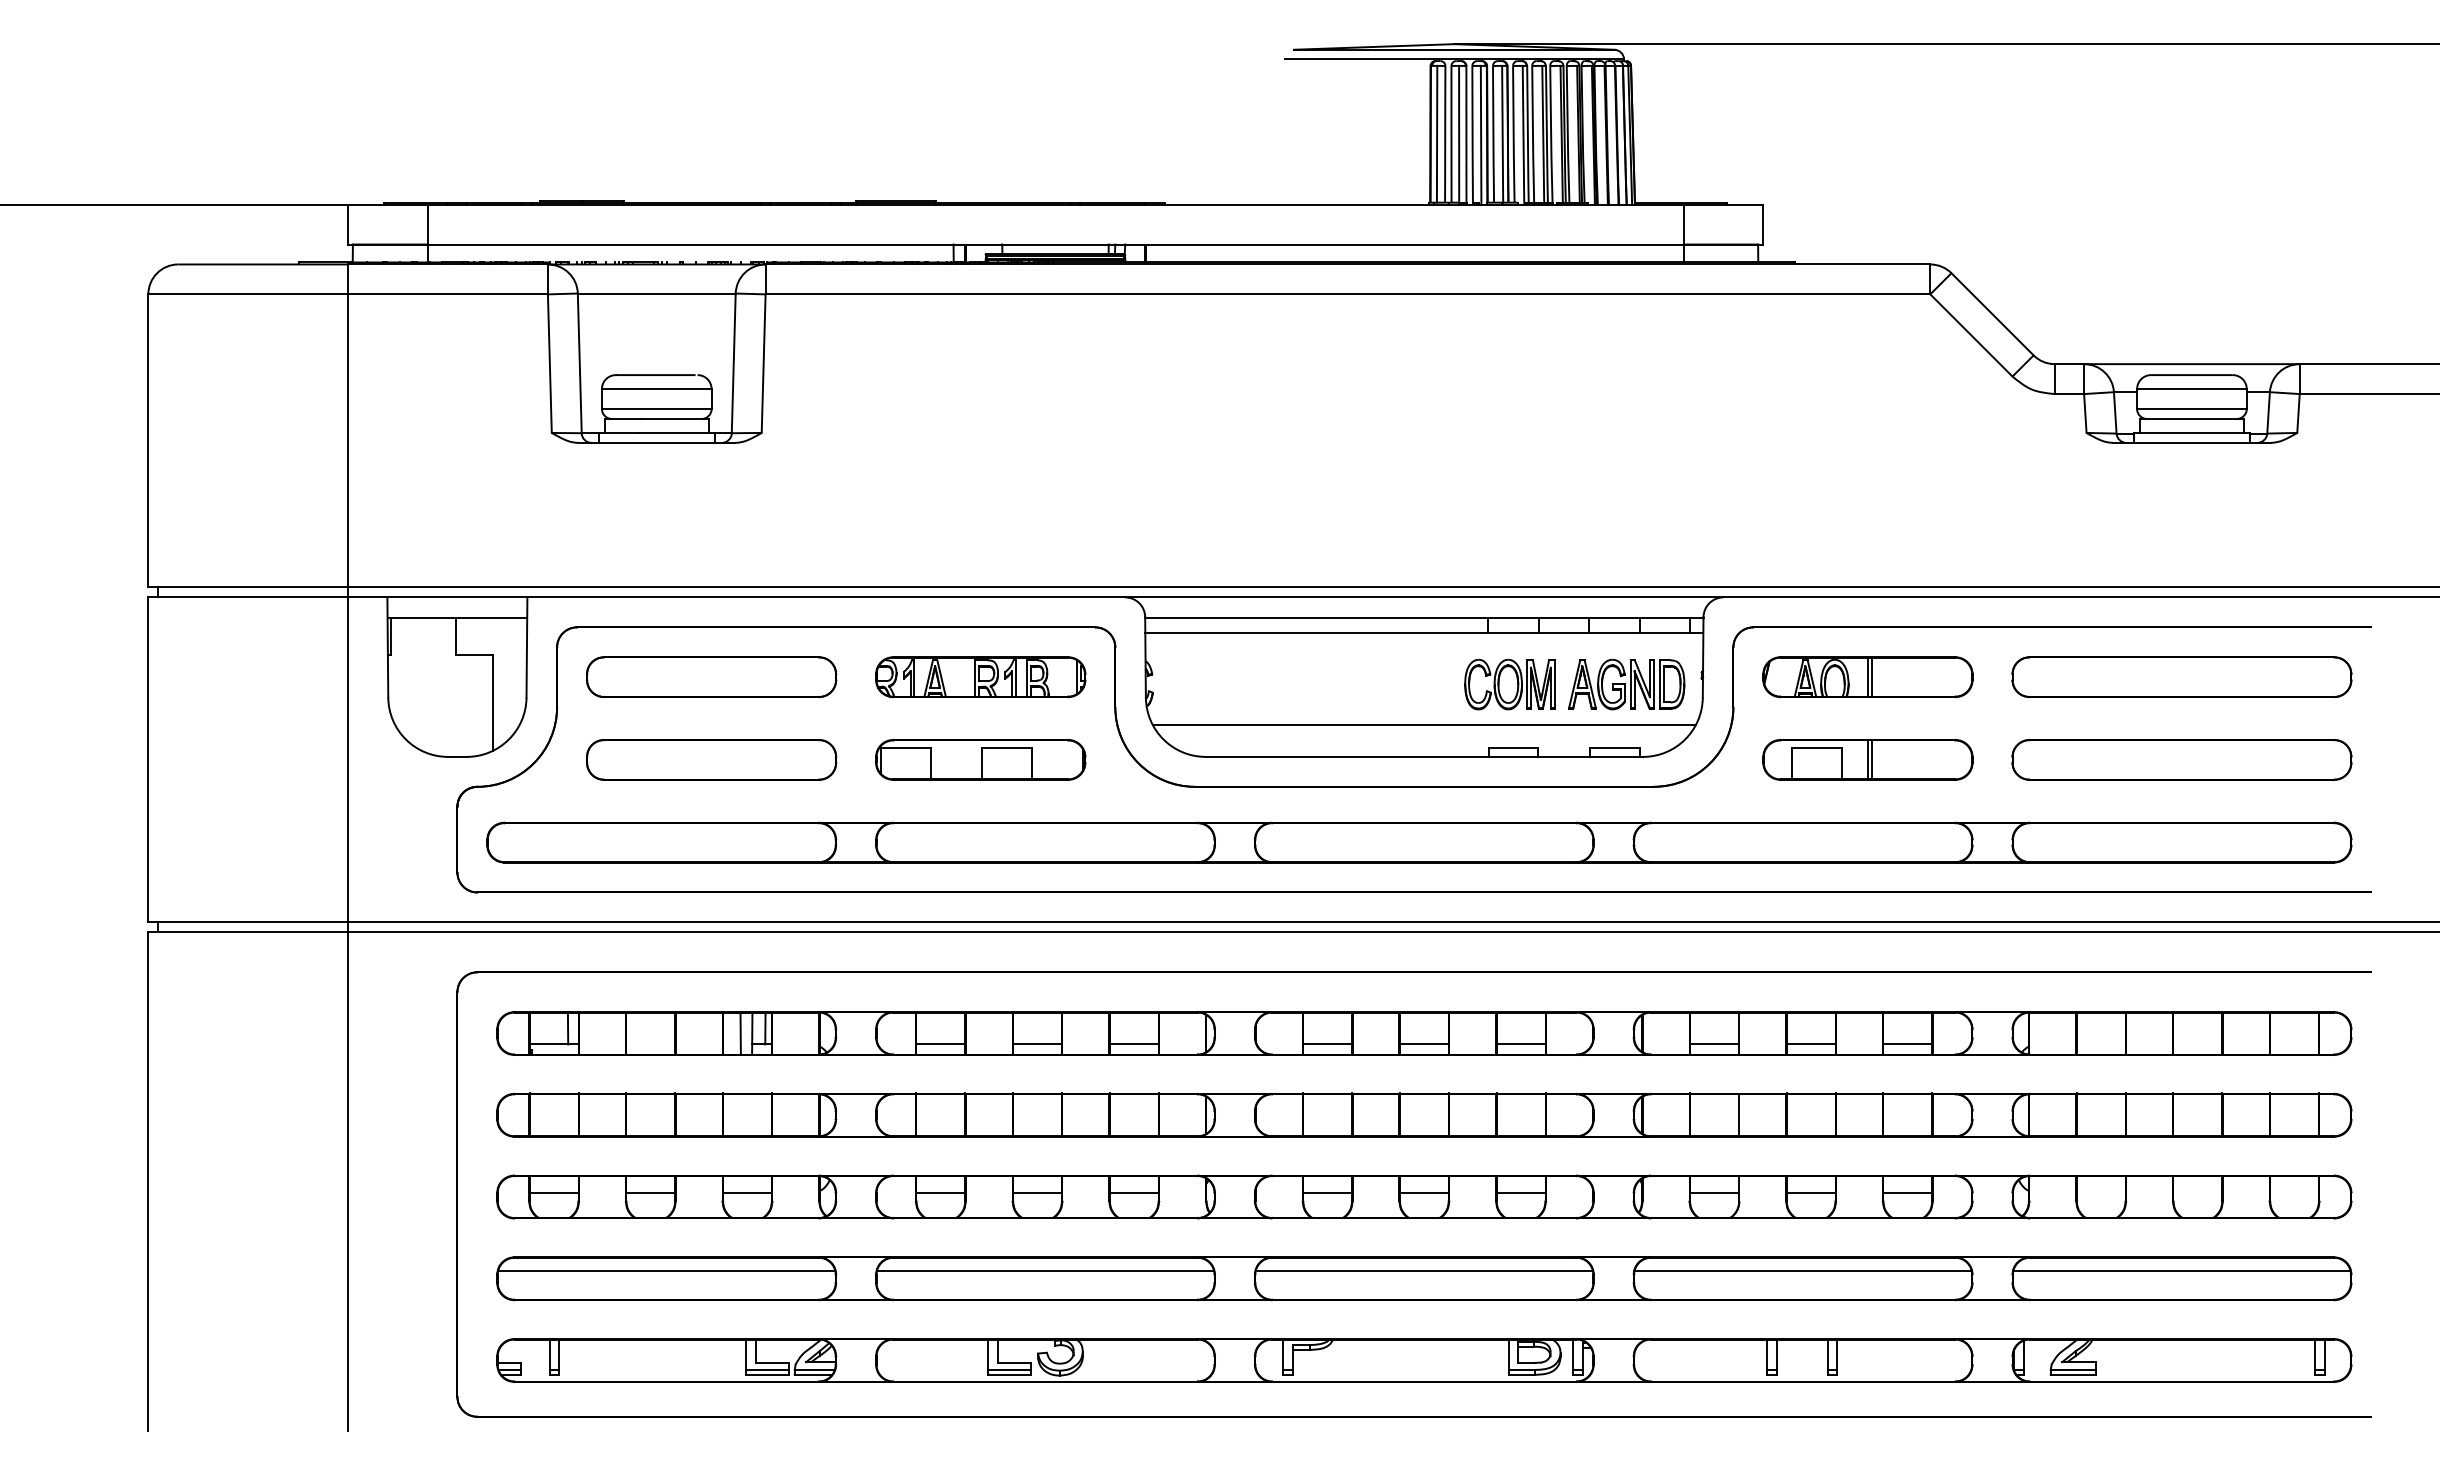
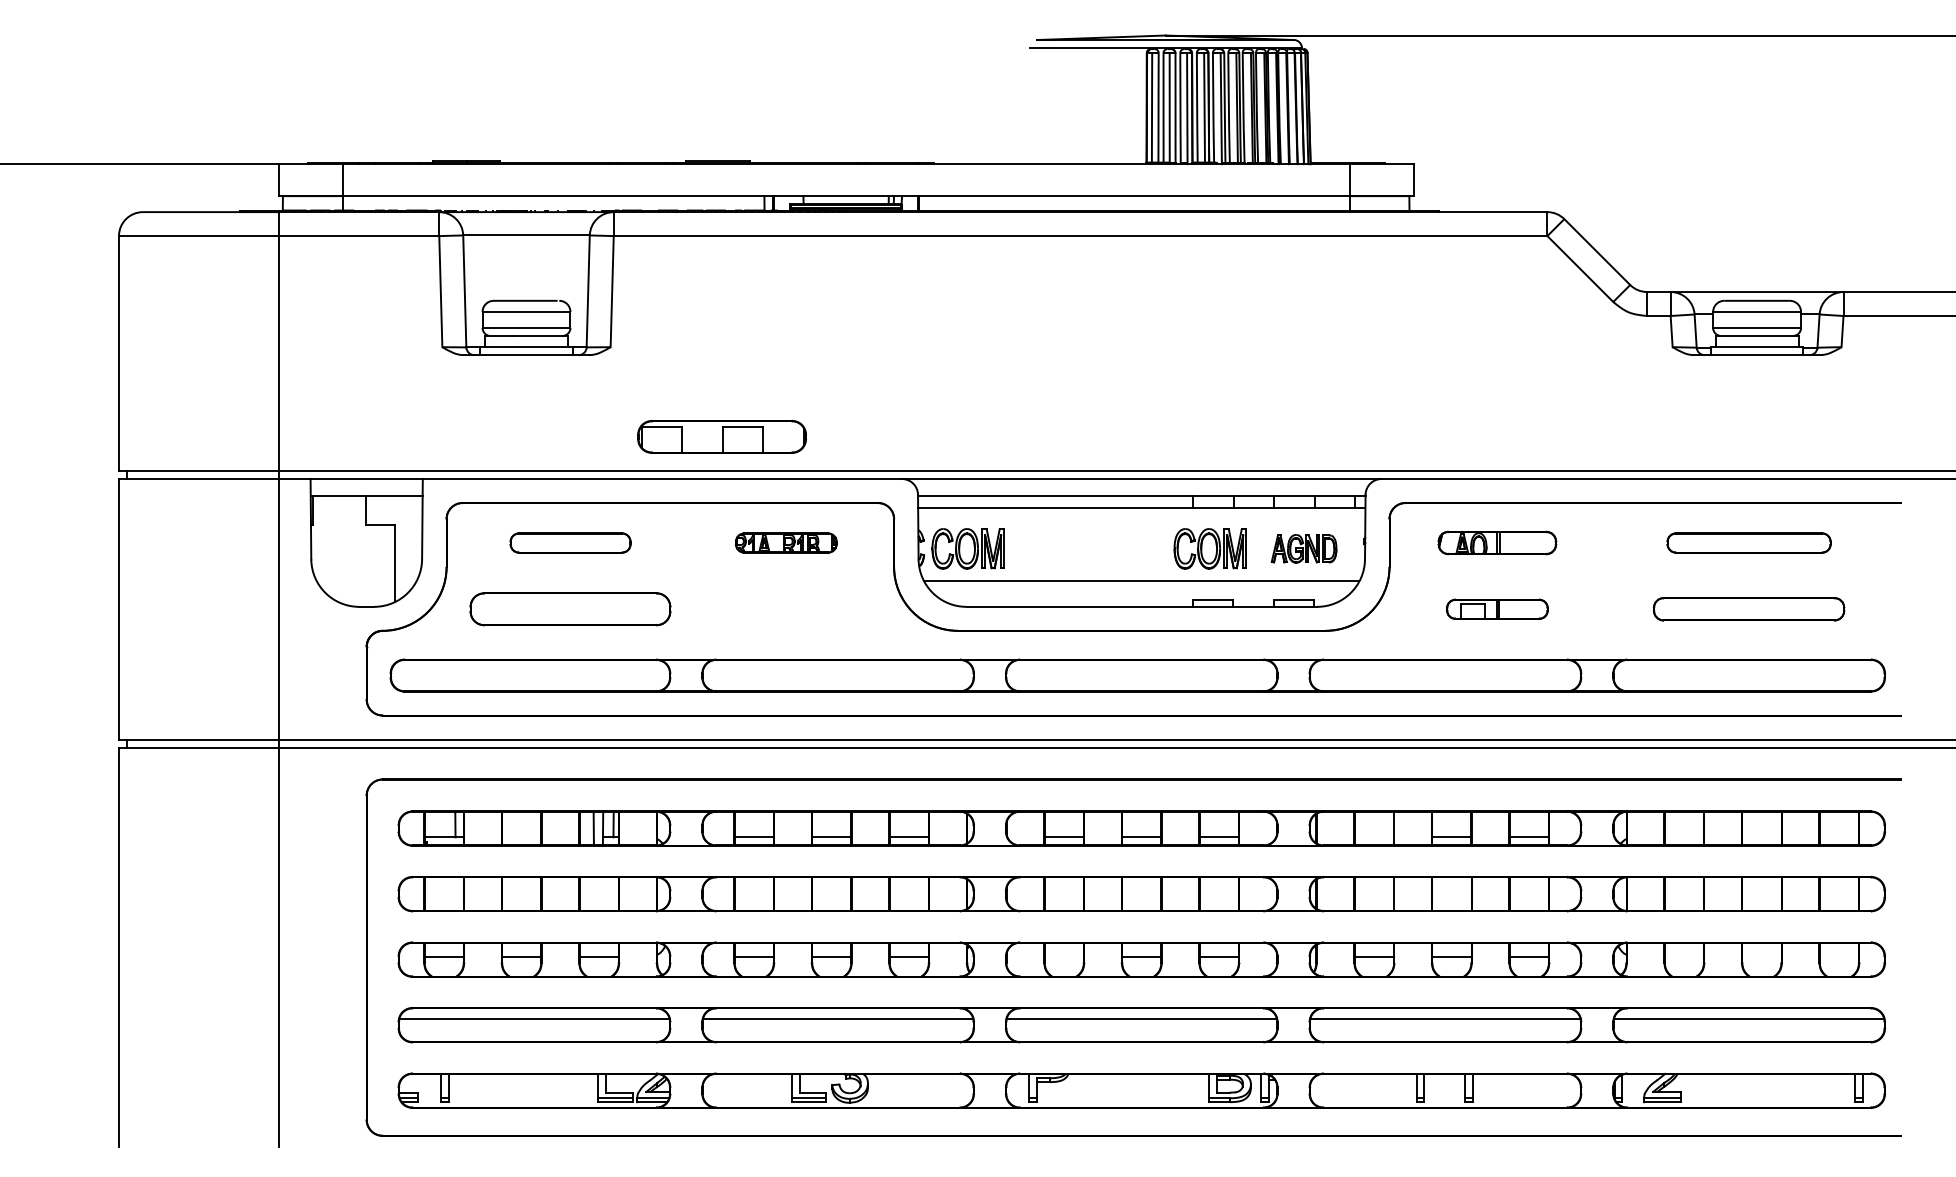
part: (711, 677) -> (570, 543), size x0.6
part: (980, 677) -> (786, 543), size x0.6
part: (1867, 677) -> (1497, 543), size x0.7
part: (2181, 677) -> (1748, 543), size x0.6
part: (1207, 684) -> (967, 548), added
part: (1626, 684) -> (1303, 548), size x0.7
part: (980, 759) -> (721, 436), moved
part: (1867, 759) -> (1497, 608), size x0.6
part: (2181, 759) -> (1748, 608), size x0.7
line: (1714, 1044) -> (1374, 837), removed
line: (1327, 1193) -> (1064, 956), removed

